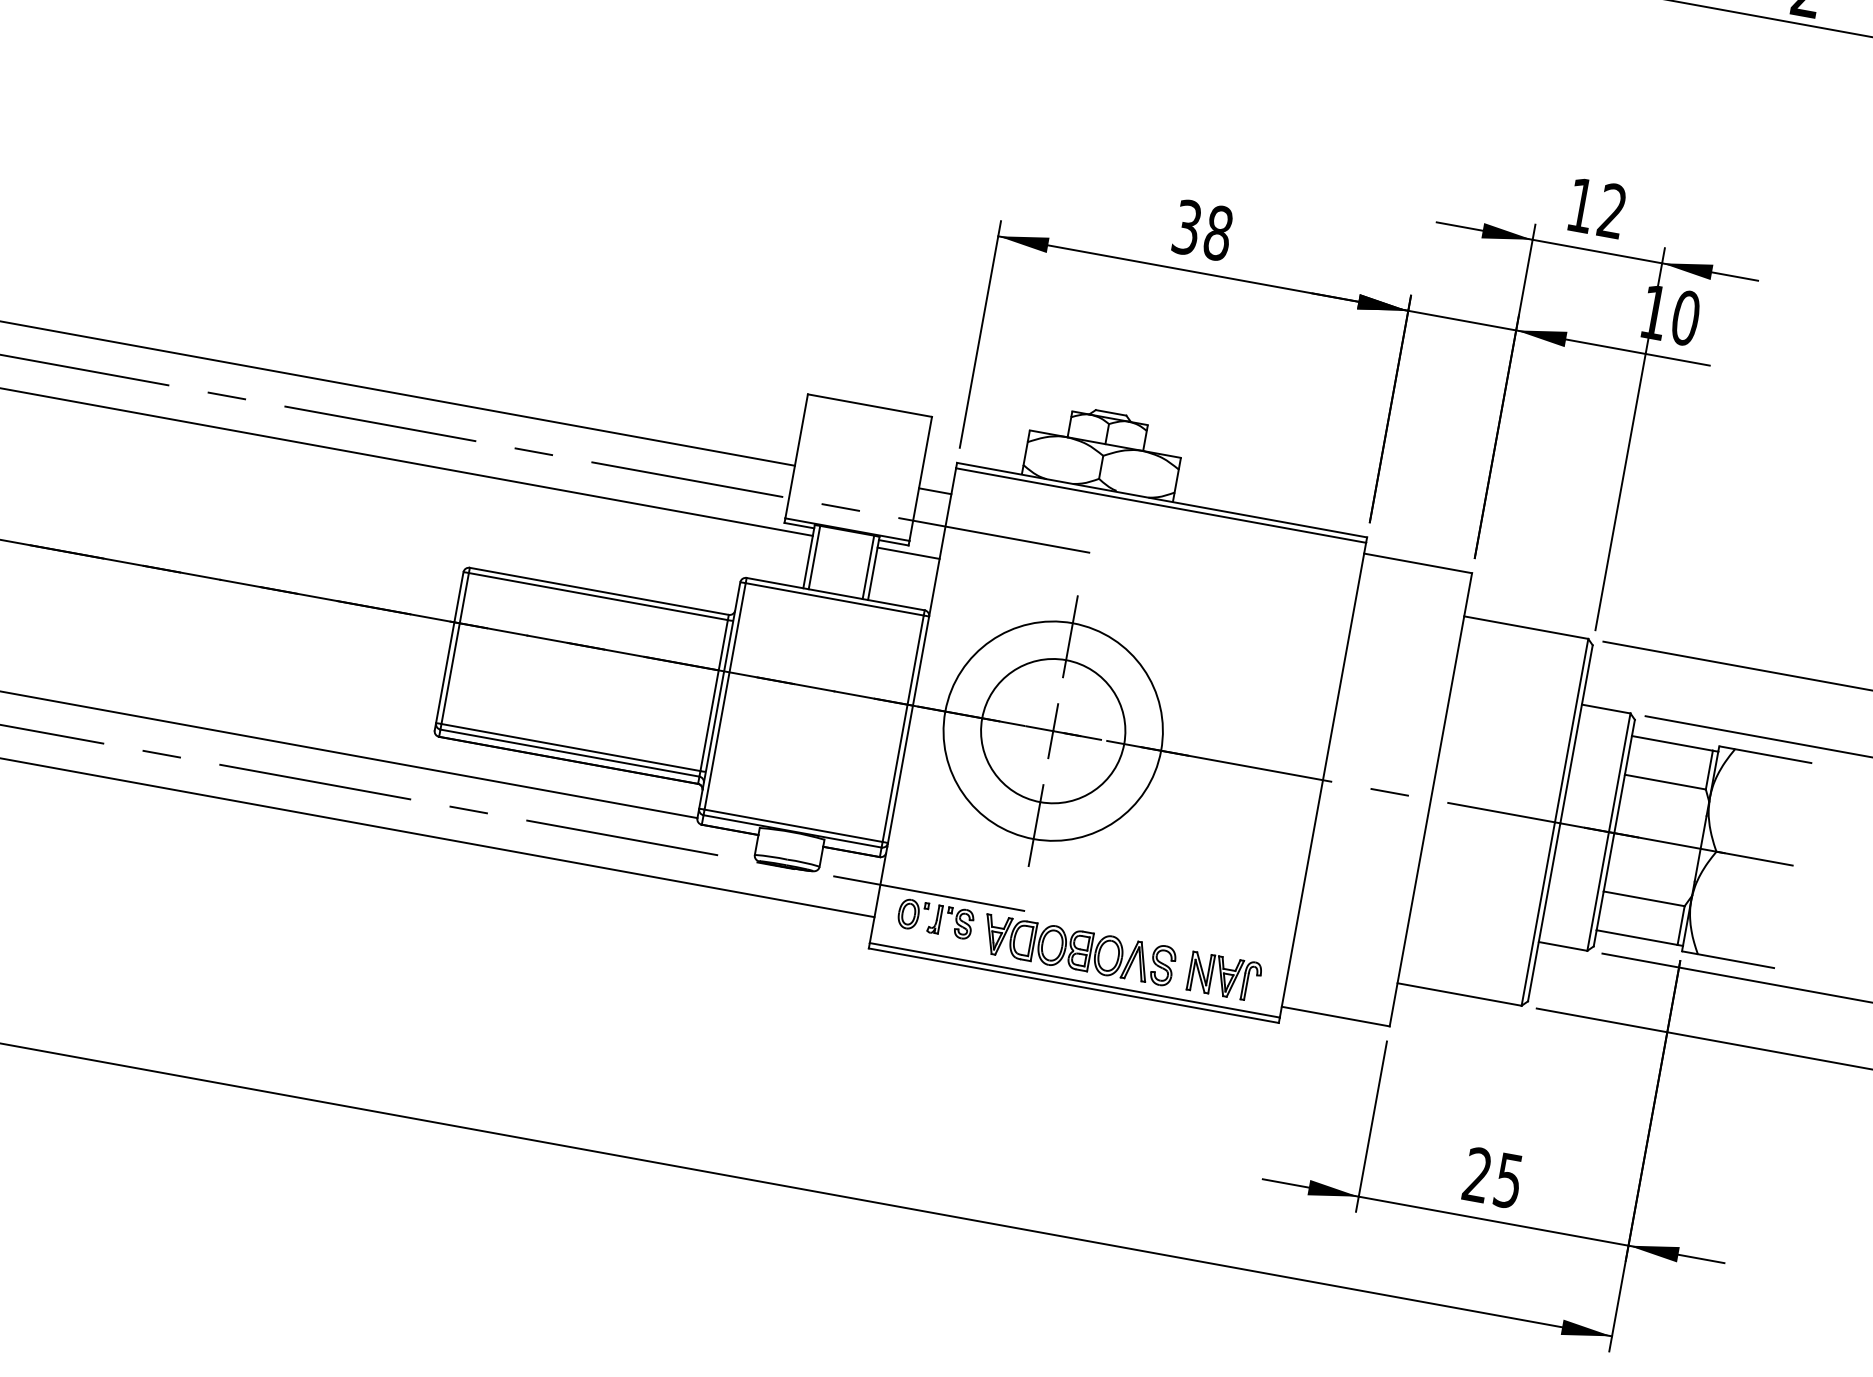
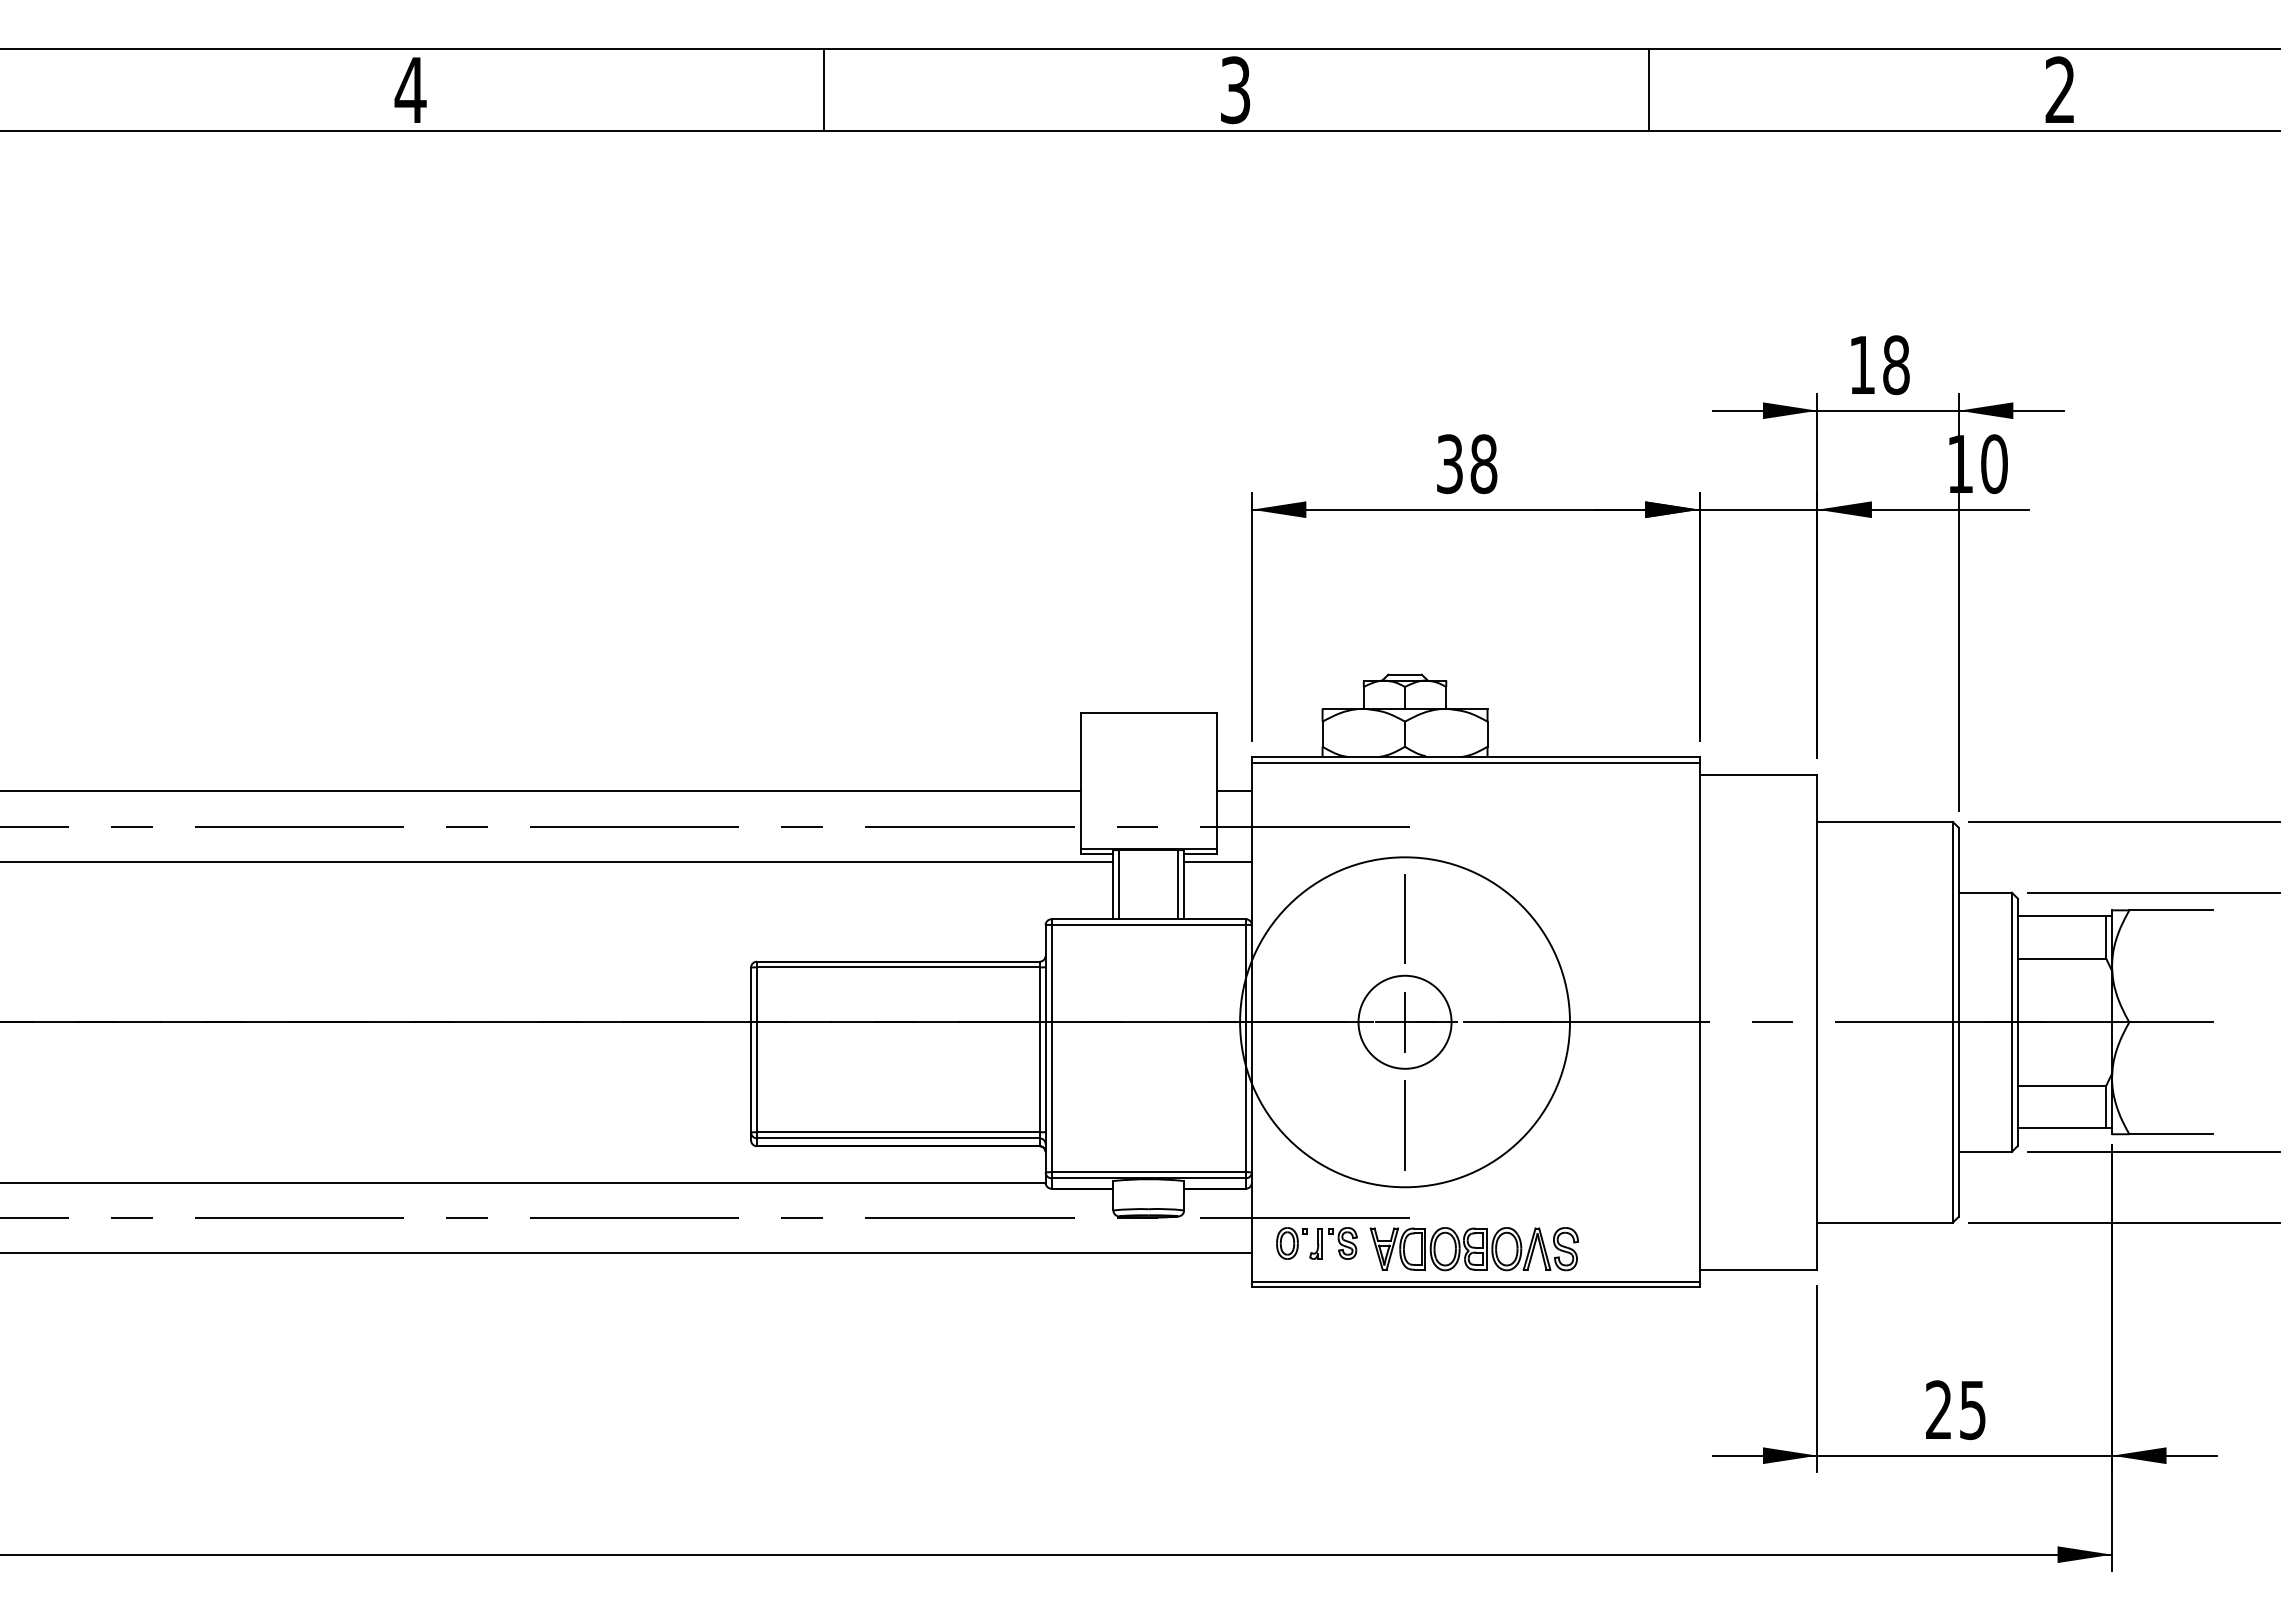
text: (1612, 211) -> (1896, 365), 12 -> 18
circle: (1052, 730) -> (1404, 1021), size x0.6
circle: (1052, 731) -> (1404, 1022), size x1.4
part: (1224, 976) -> (1633, 1248), removed

